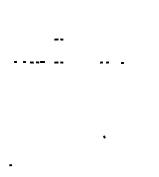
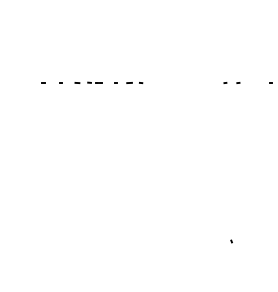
part: (58, 39) -> (134, 33), removed

